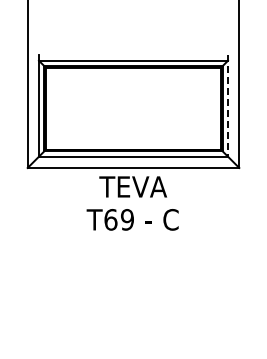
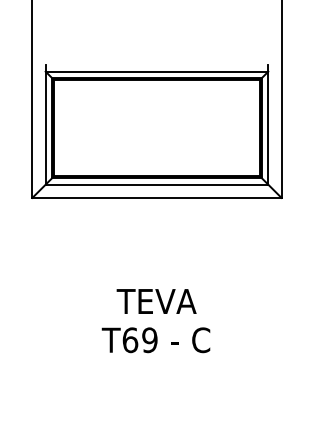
line: (228, 105) -> (268, 124), dashed -> solid
text: (132, 203) -> (155, 321), moved

